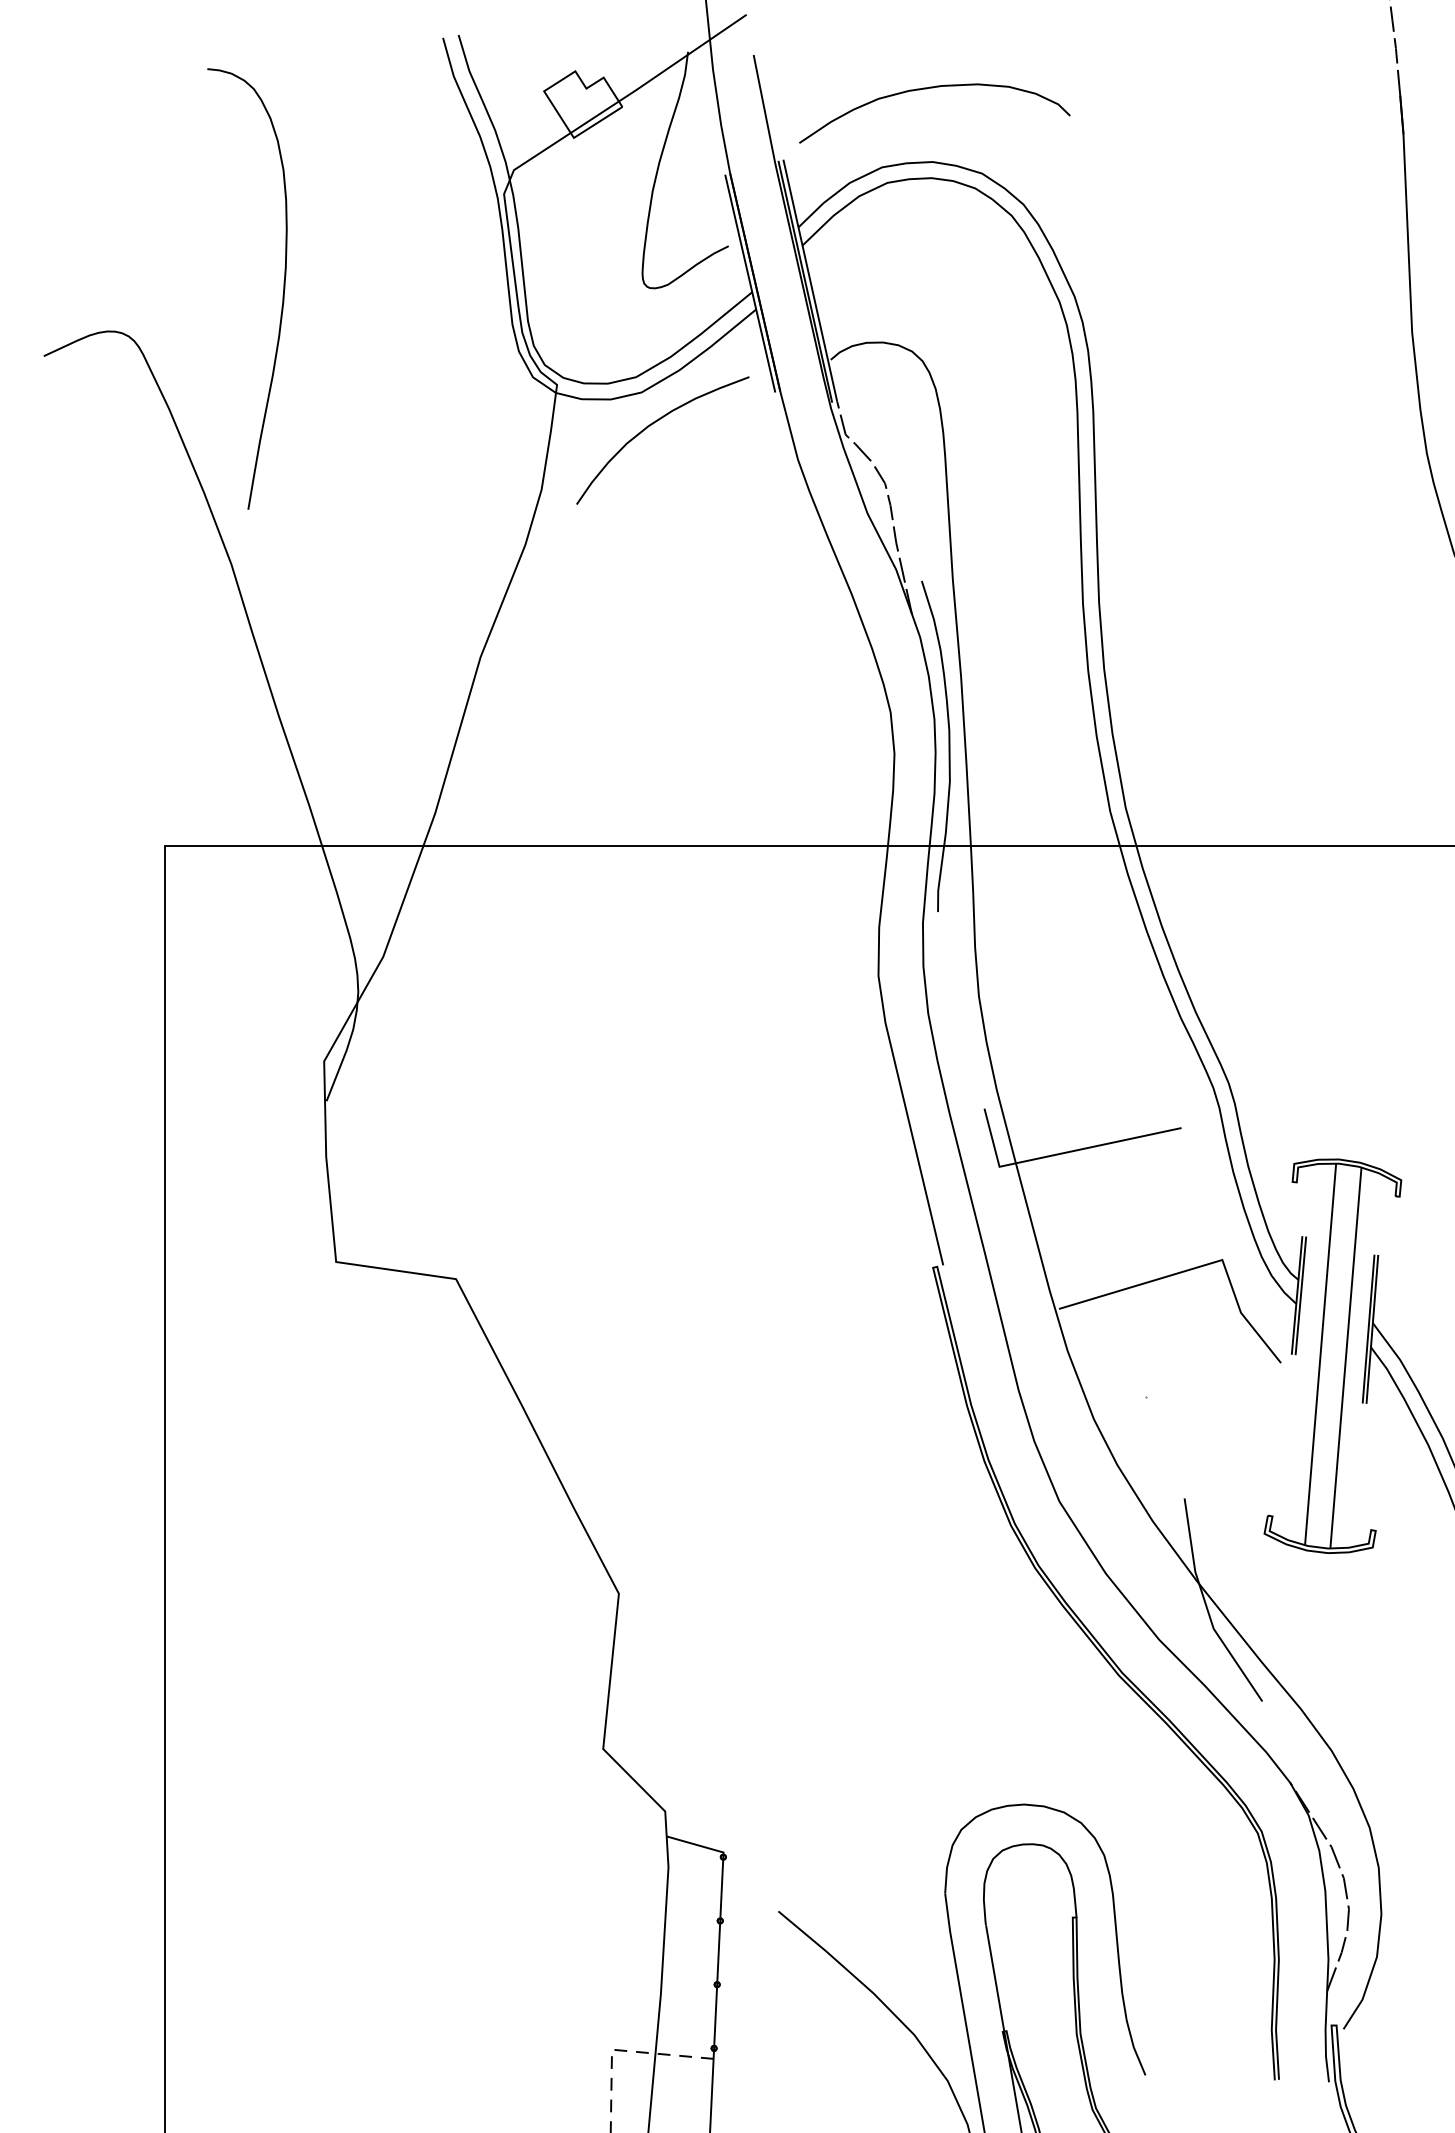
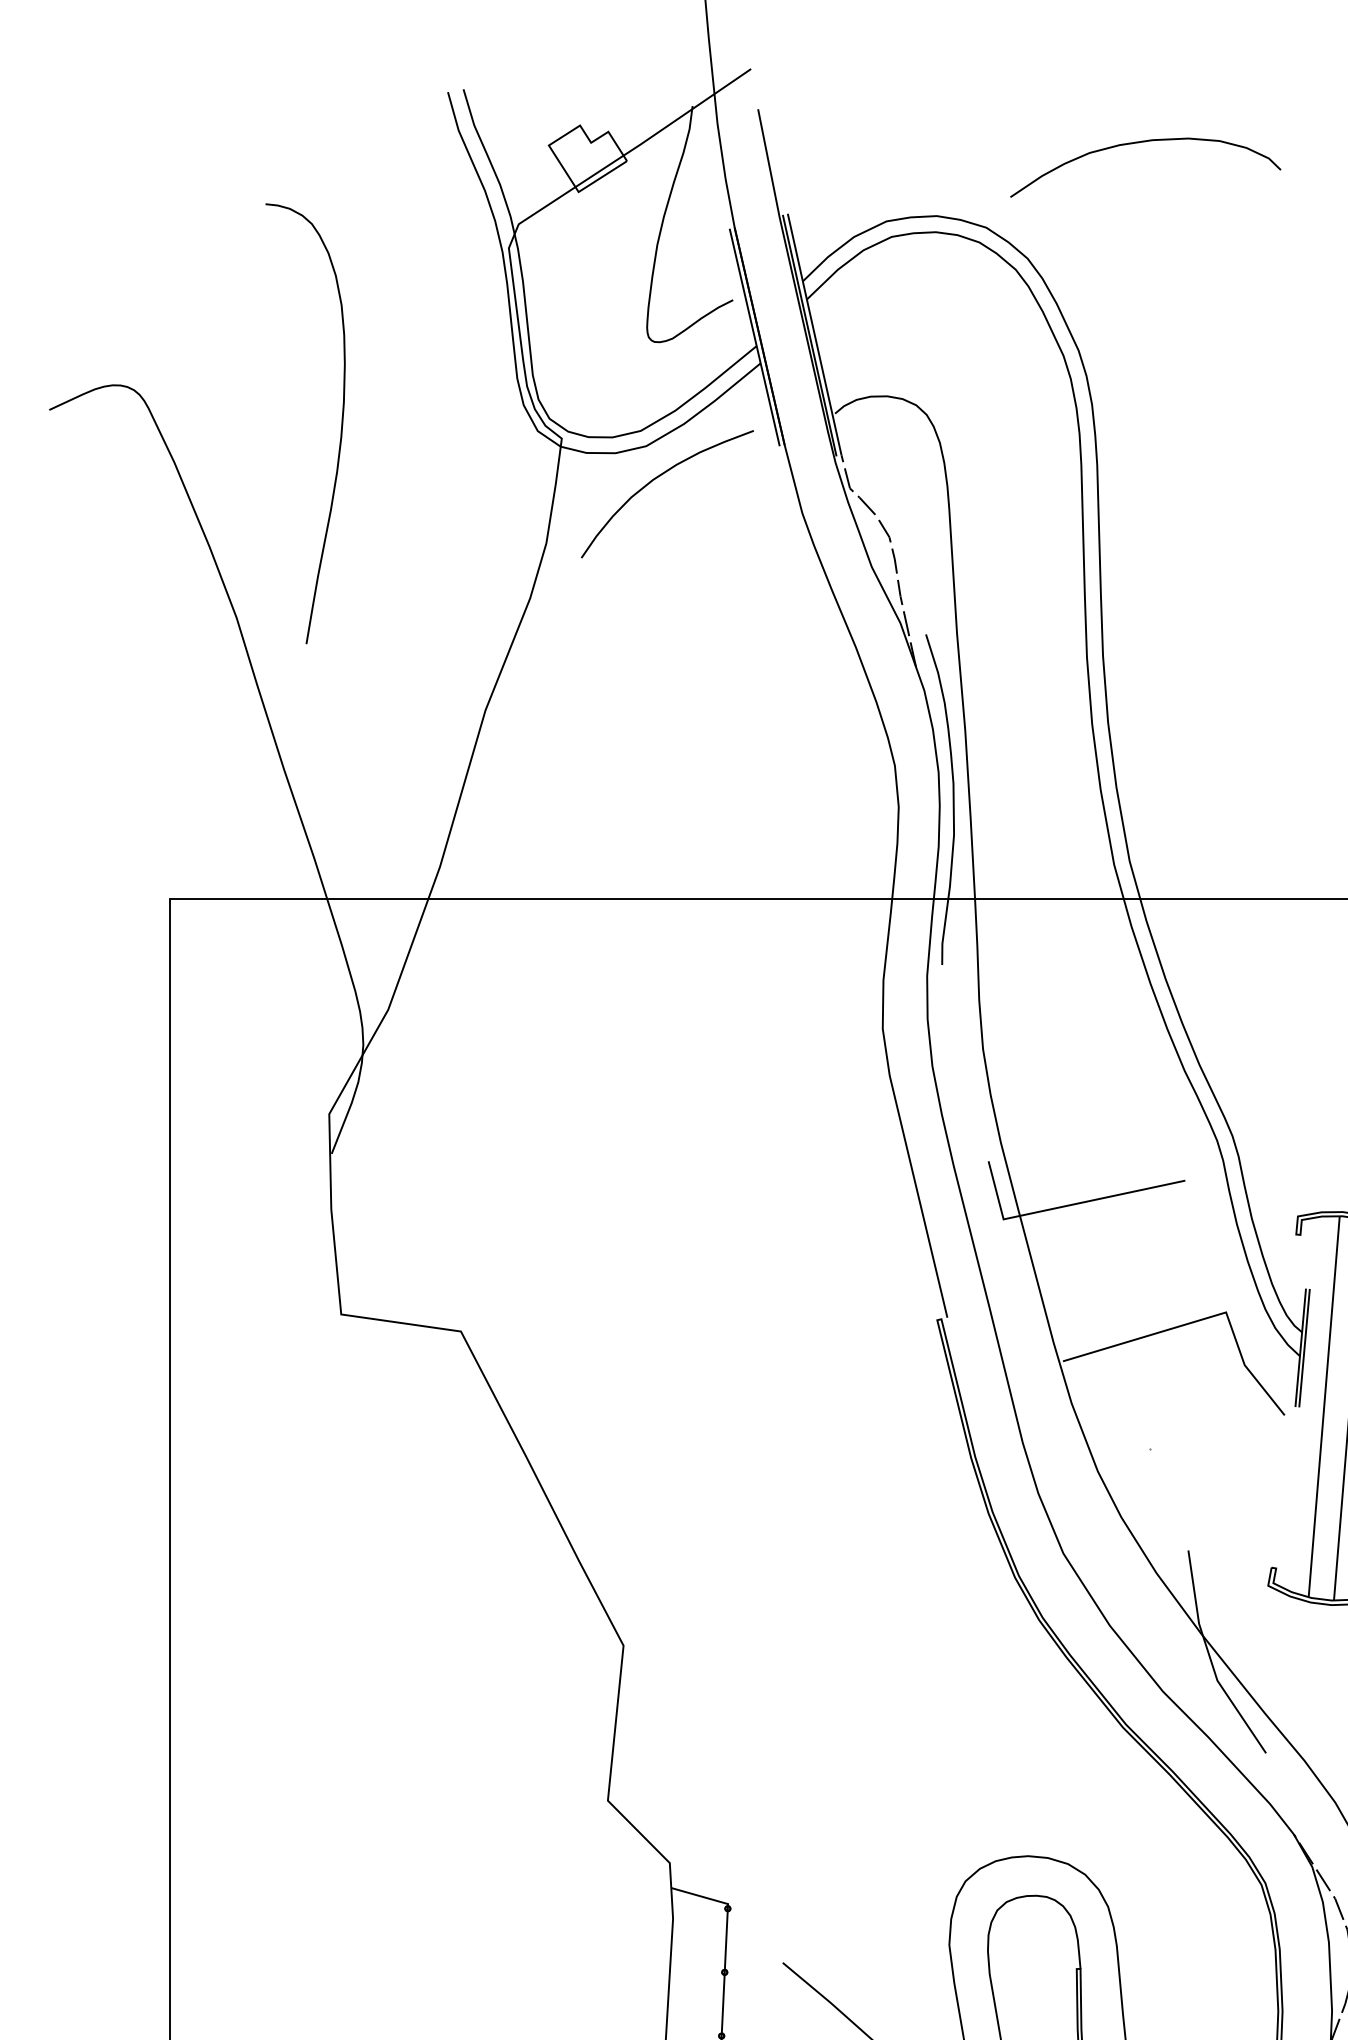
curve: (933, 88) -> (1144, 142), moved
curve: (282, 294) -> (340, 429), moved

